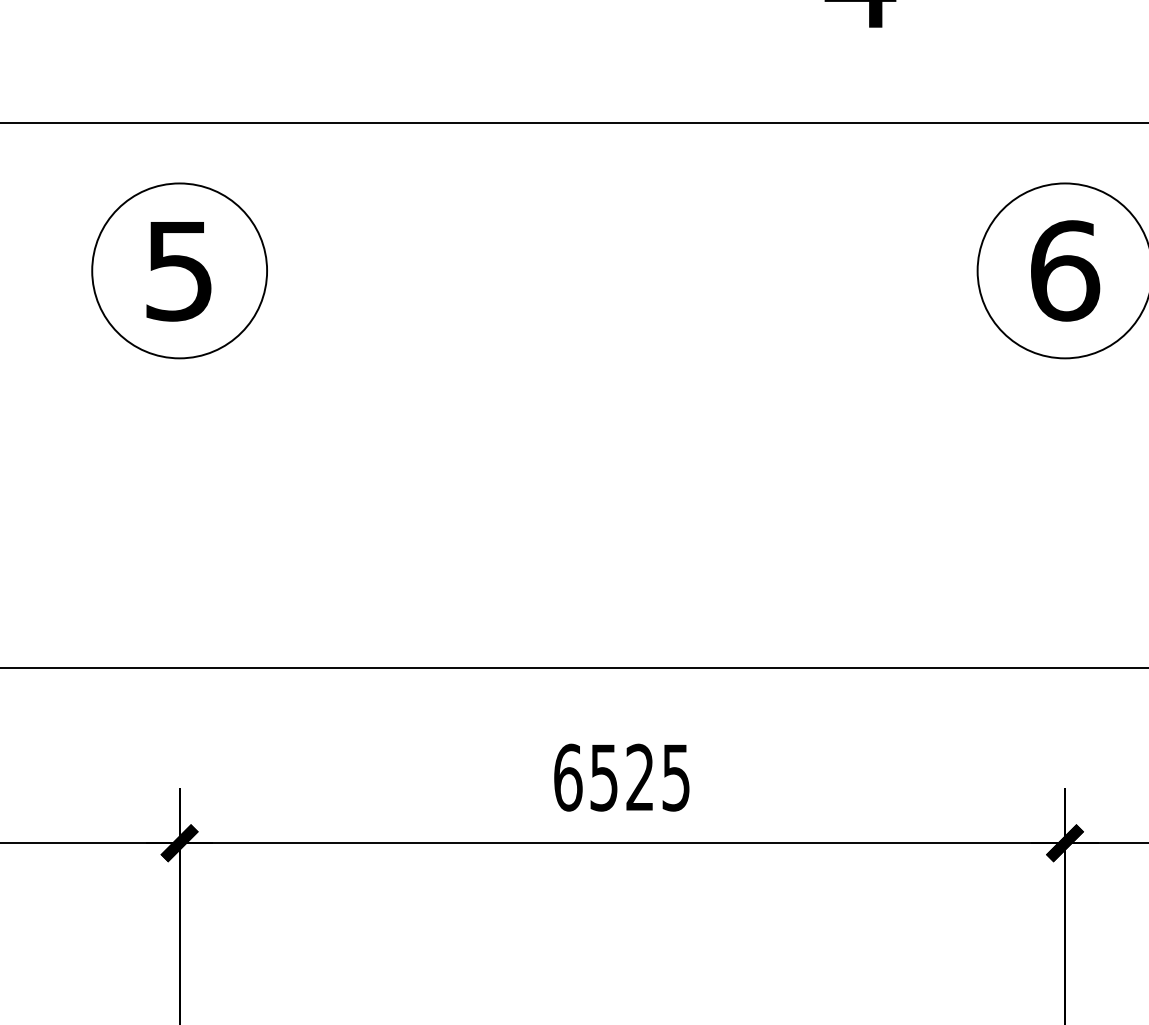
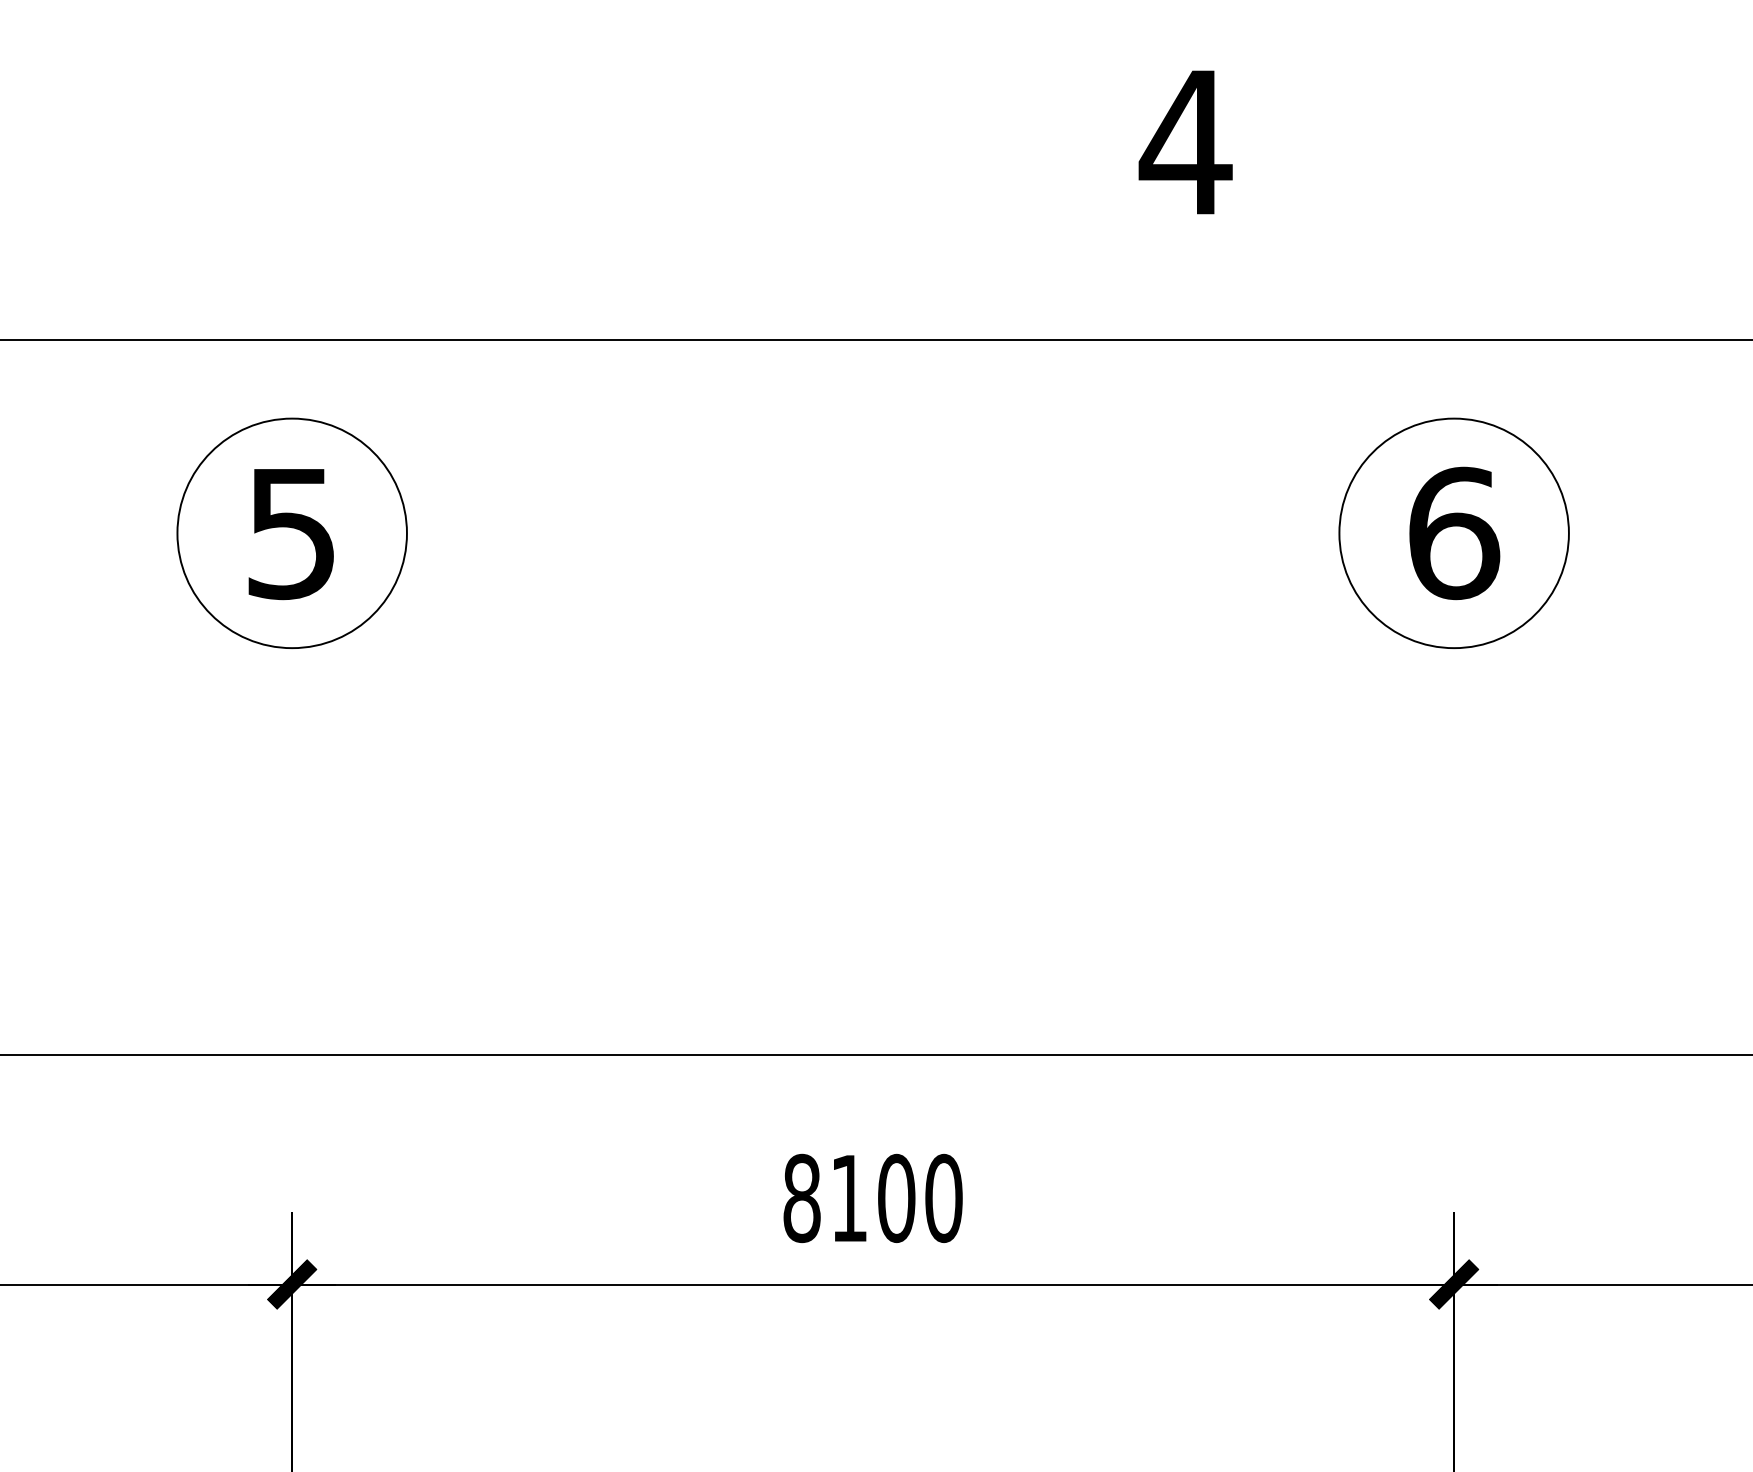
text: (621, 777) -> (872, 1198), 6525 -> 8100

